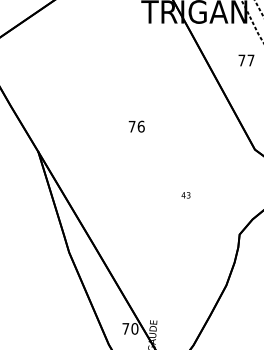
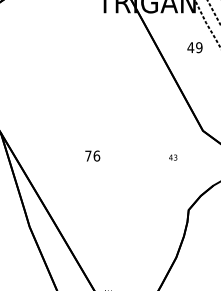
text: (246, 60) -> (195, 47), 77 -> 49
text: (136, 126) -> (92, 155), moved
text: (185, 195) -> (172, 157), moved

